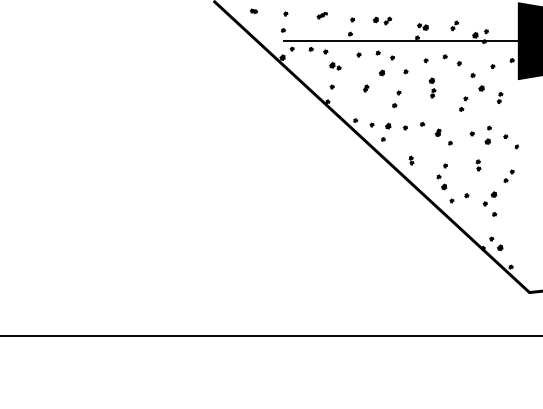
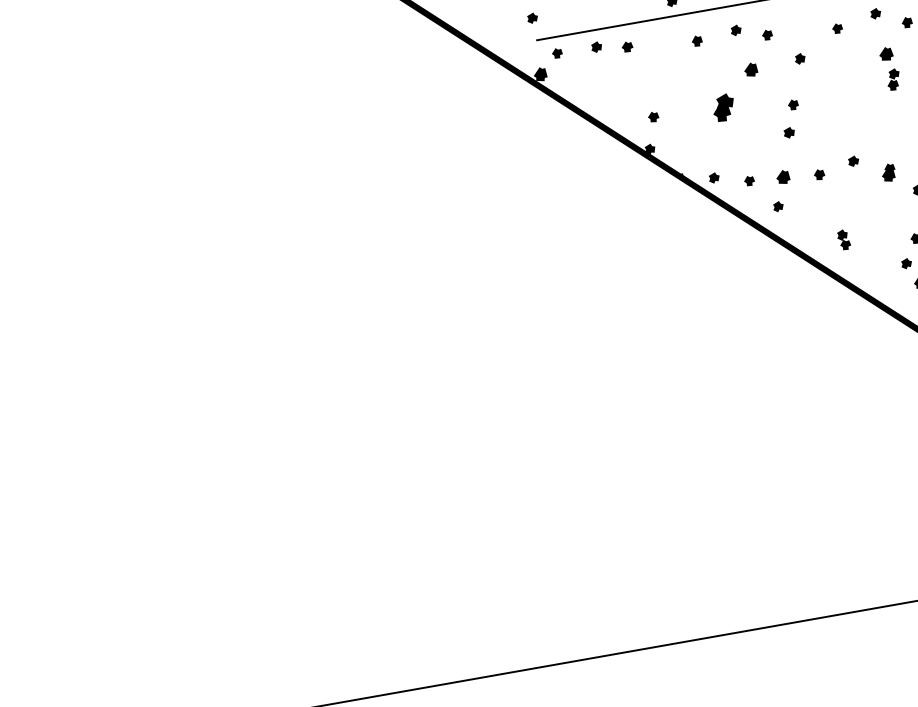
part: (335, 66) -> (653, 73), removed
part: (432, 87) -> (890, 67), moved
part: (366, 88) -> (724, 107), size x1.6

